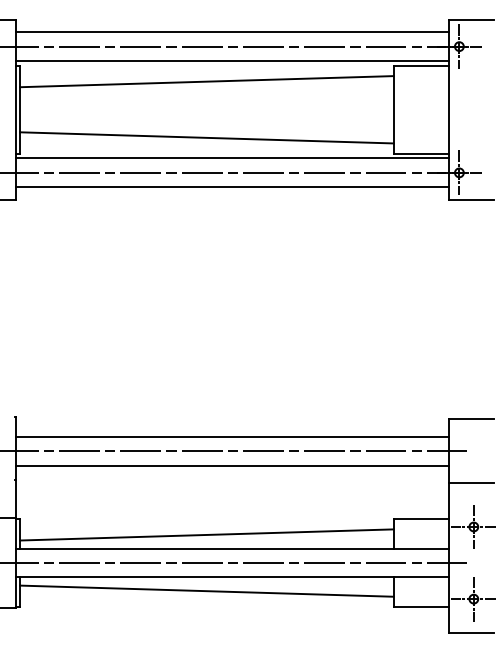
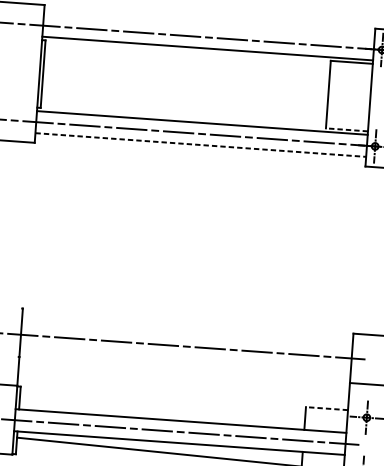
line: (231, 32) -> (208, 26), removed
line: (206, 81) -> (187, 62), removed
line: (206, 137) -> (183, 105), removed
line: (421, 153) -> (347, 129), solid -> dashed
line: (232, 187) -> (201, 145), solid -> dashed
line: (231, 436) -> (186, 335), removed
line: (231, 465) -> (185, 357), removed
line: (421, 518) -> (327, 408), solid -> dashed
line: (206, 534) -> (162, 408), removed

